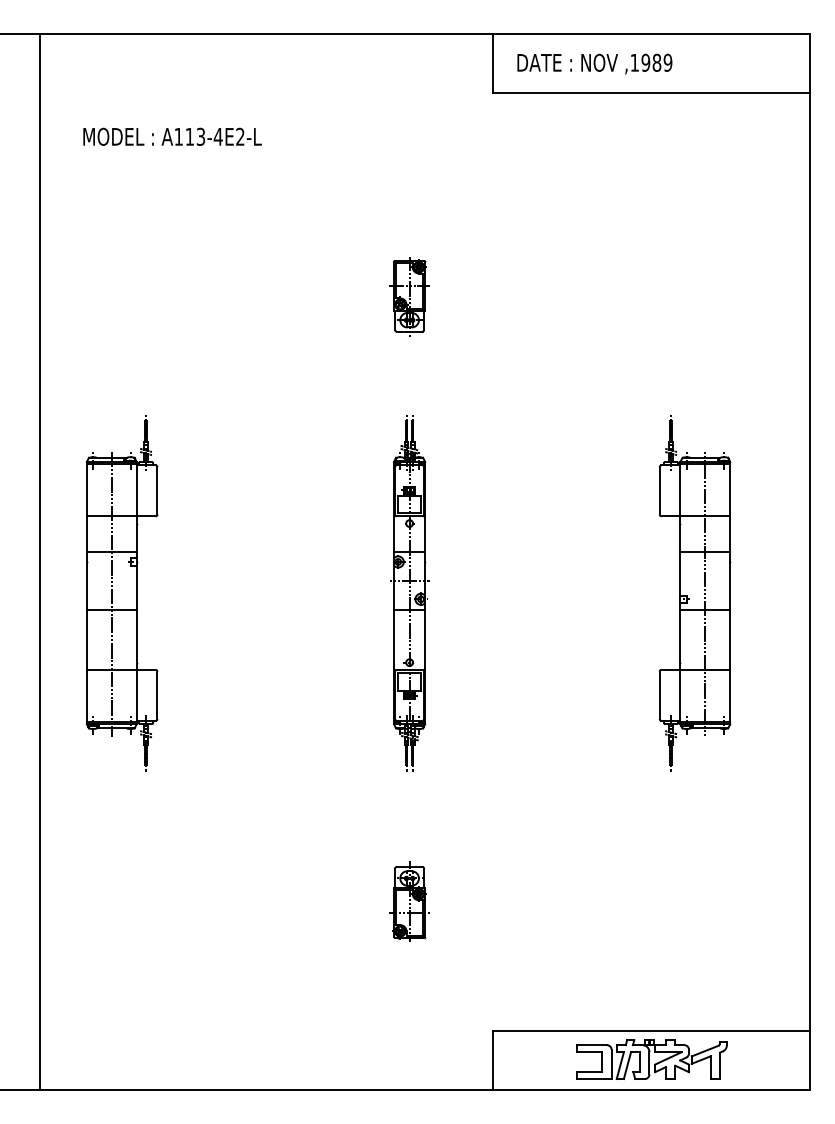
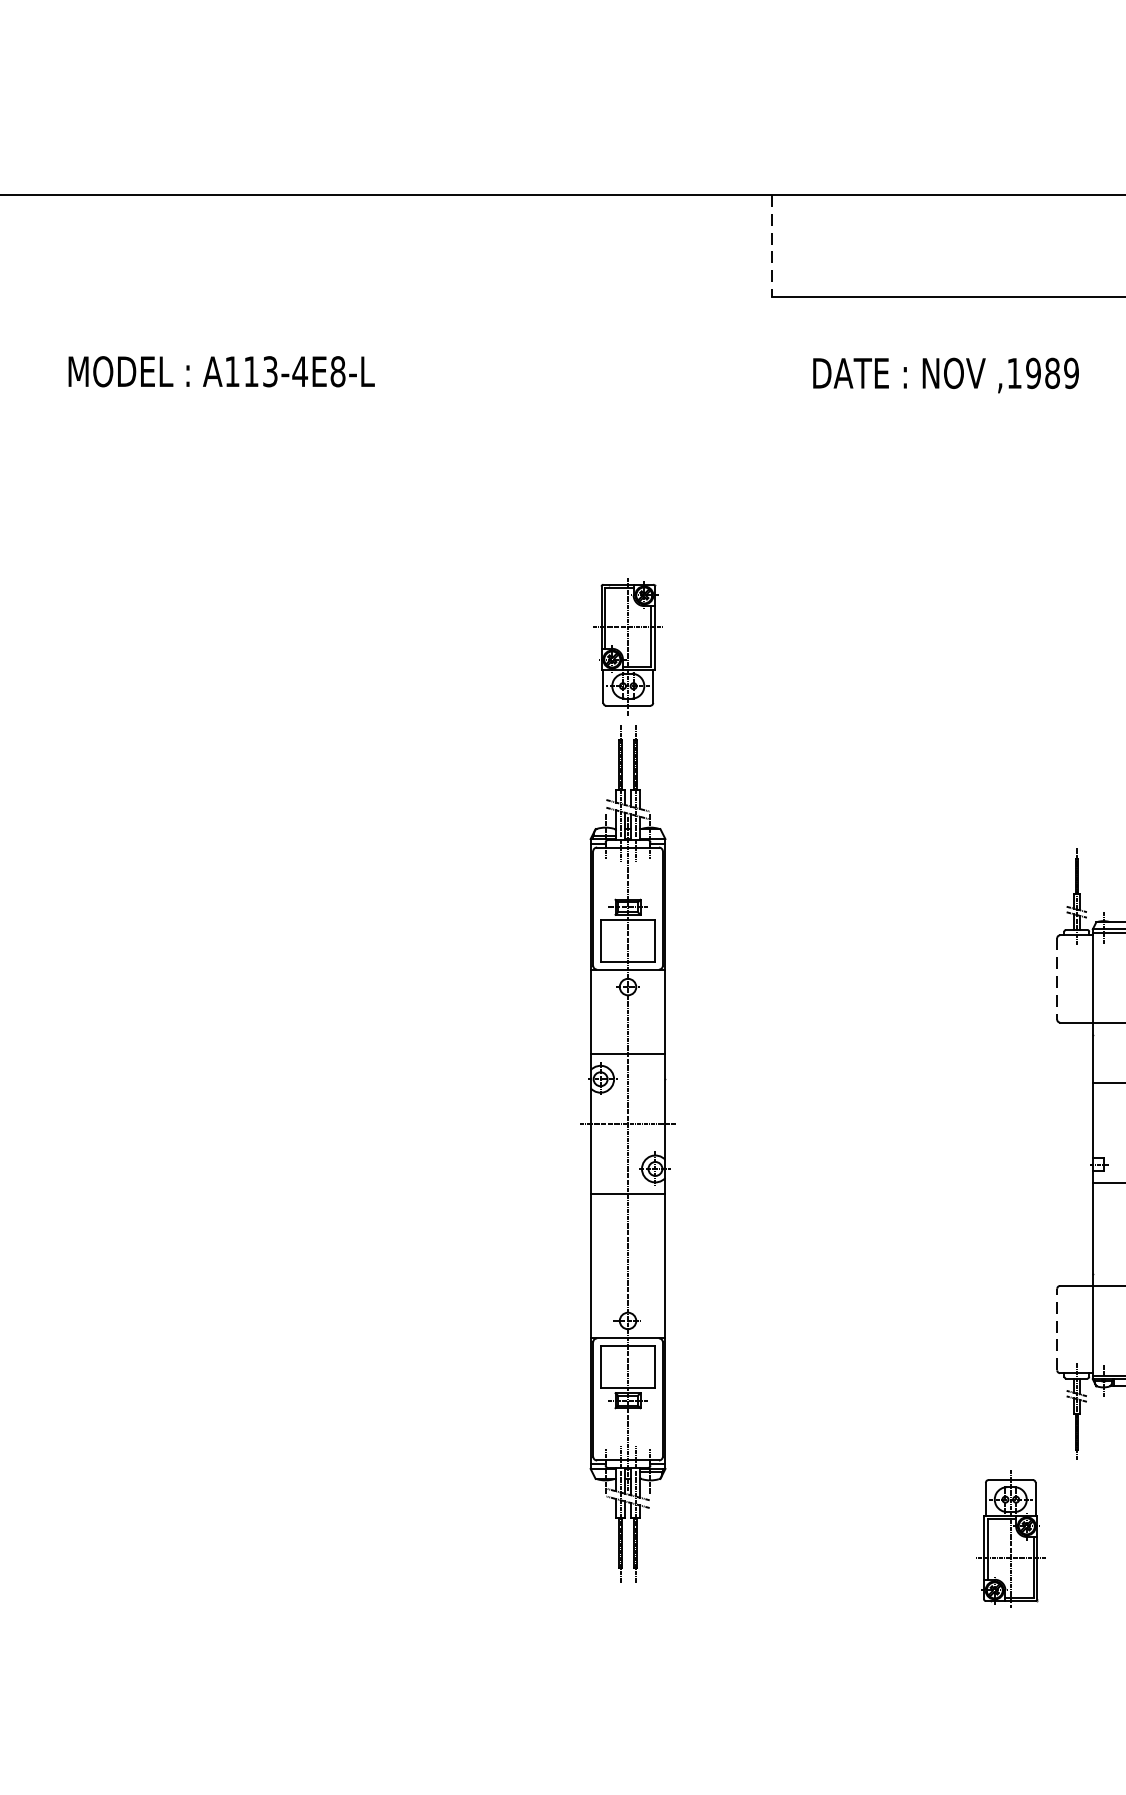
line: (493, 63) -> (772, 245), solid -> dashed
text: (594, 63) -> (945, 374), moved
text: (240, 136) -> (338, 371), A113-4E2-L -> A113-4E8-L
line: (659, 490) -> (1056, 978), solid -> dashed
part: (121, 593) -> (134, 1154), removed
part: (409, 593) -> (628, 1154), size x1.4
line: (659, 695) -> (1056, 1329), solid -> dashed
part: (409, 901) -> (1010, 1539), moved

